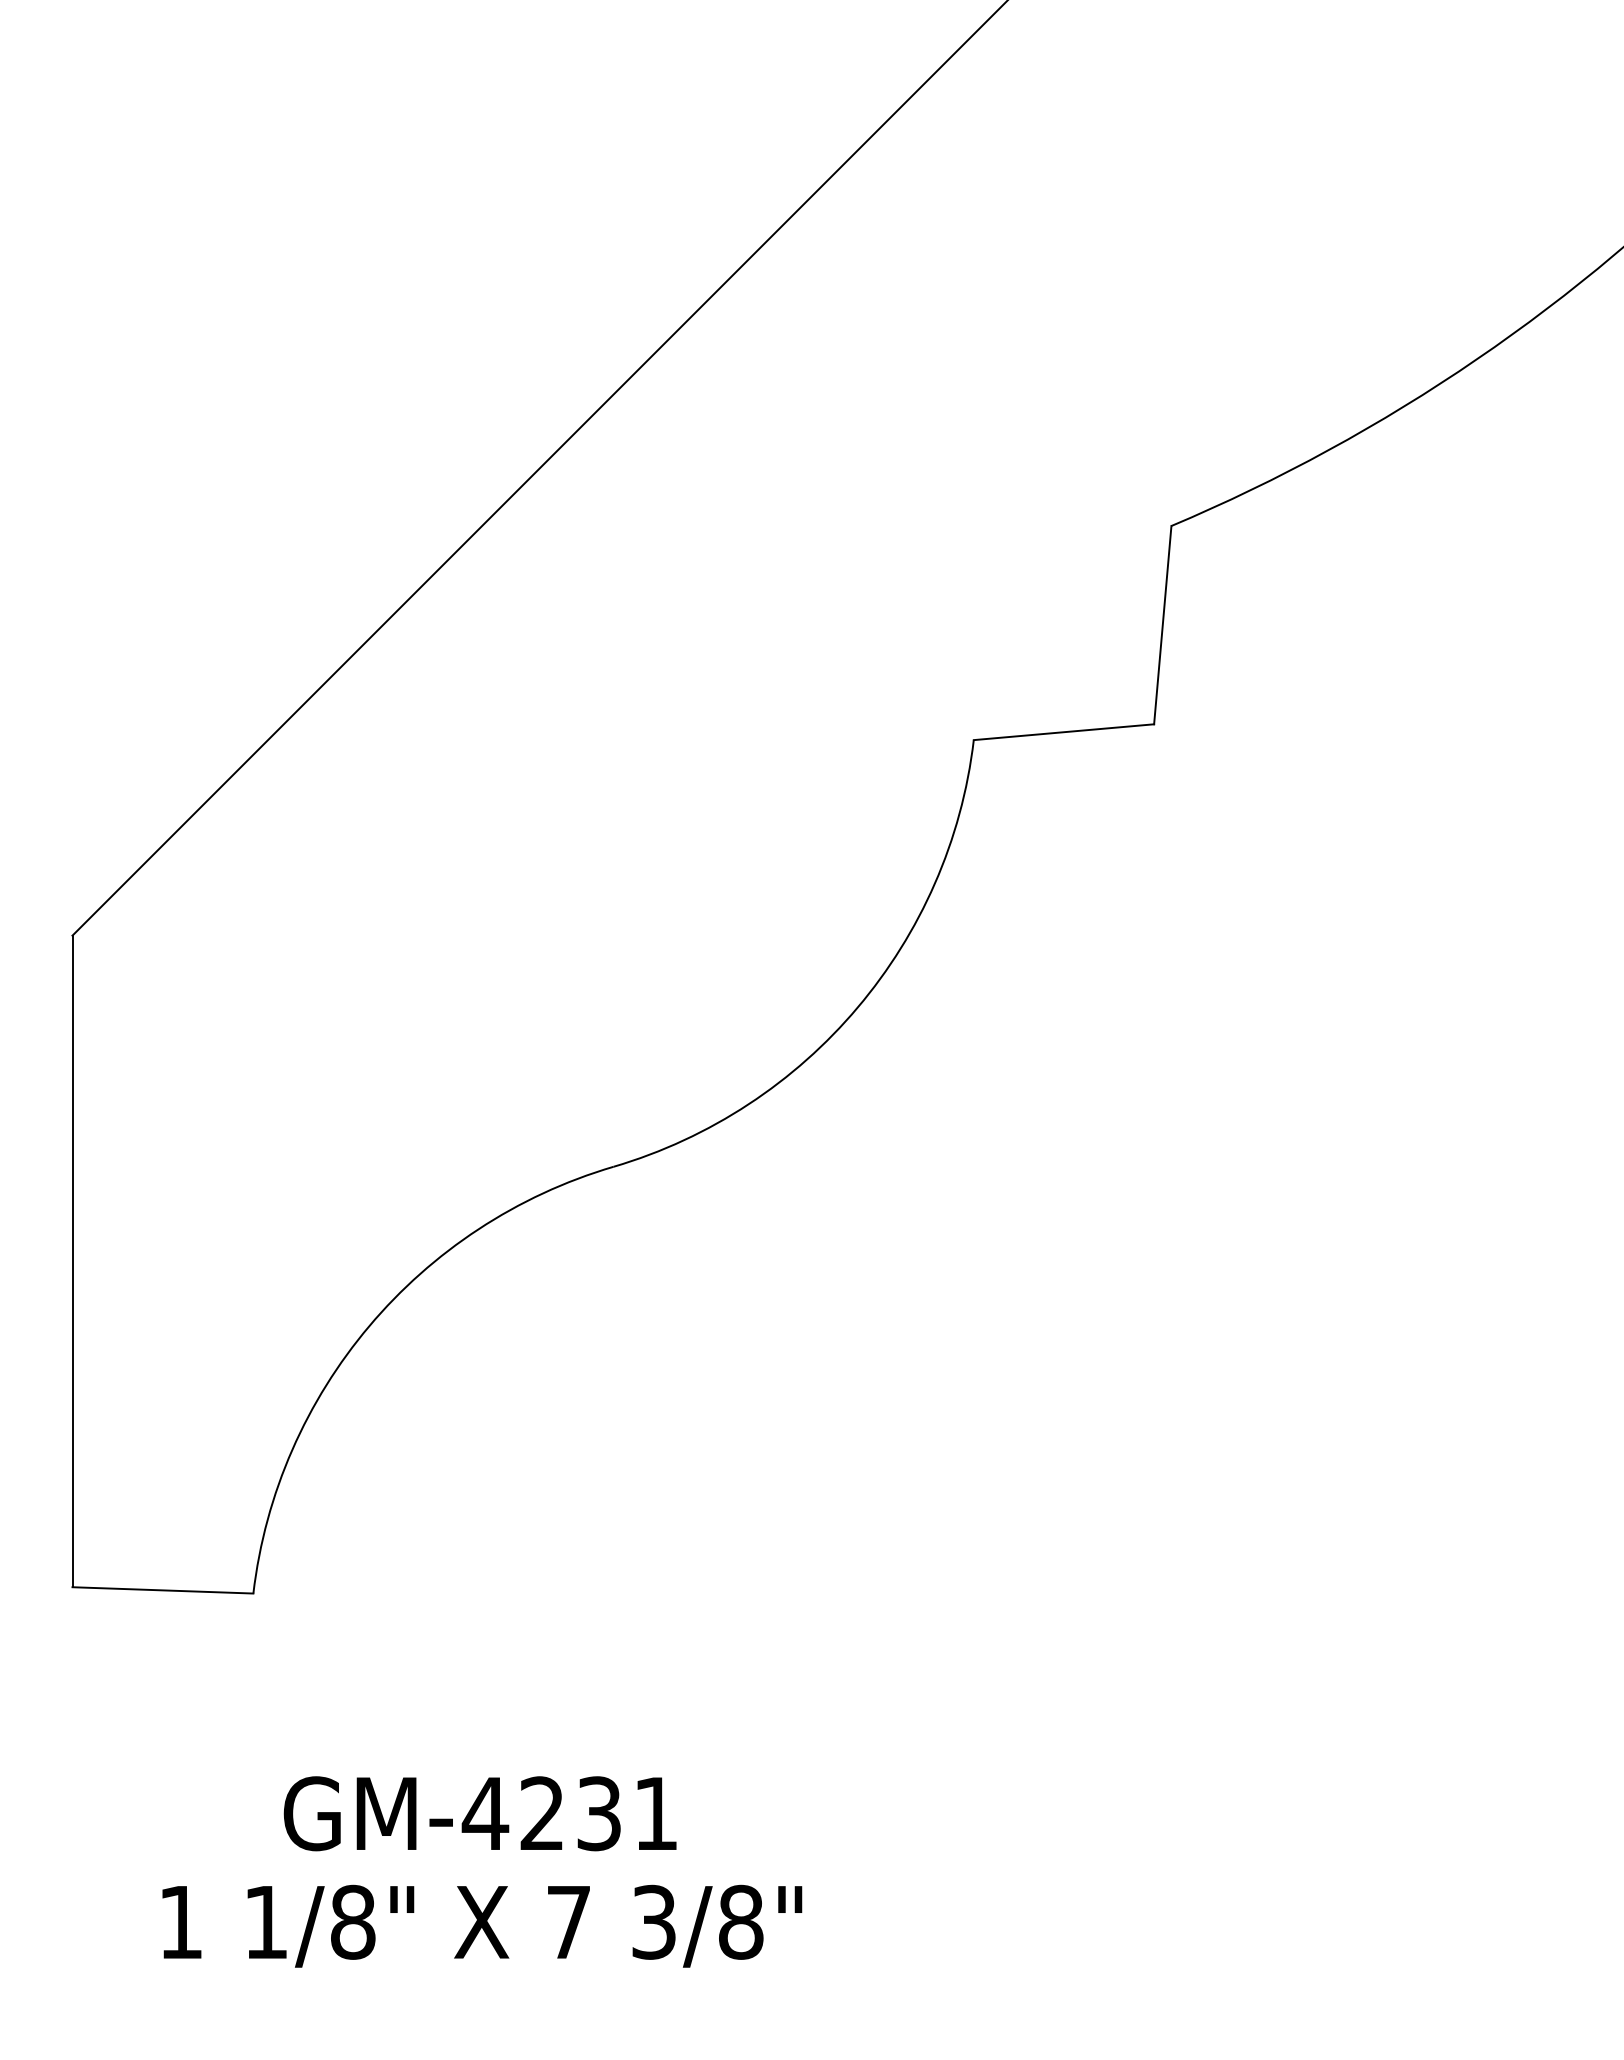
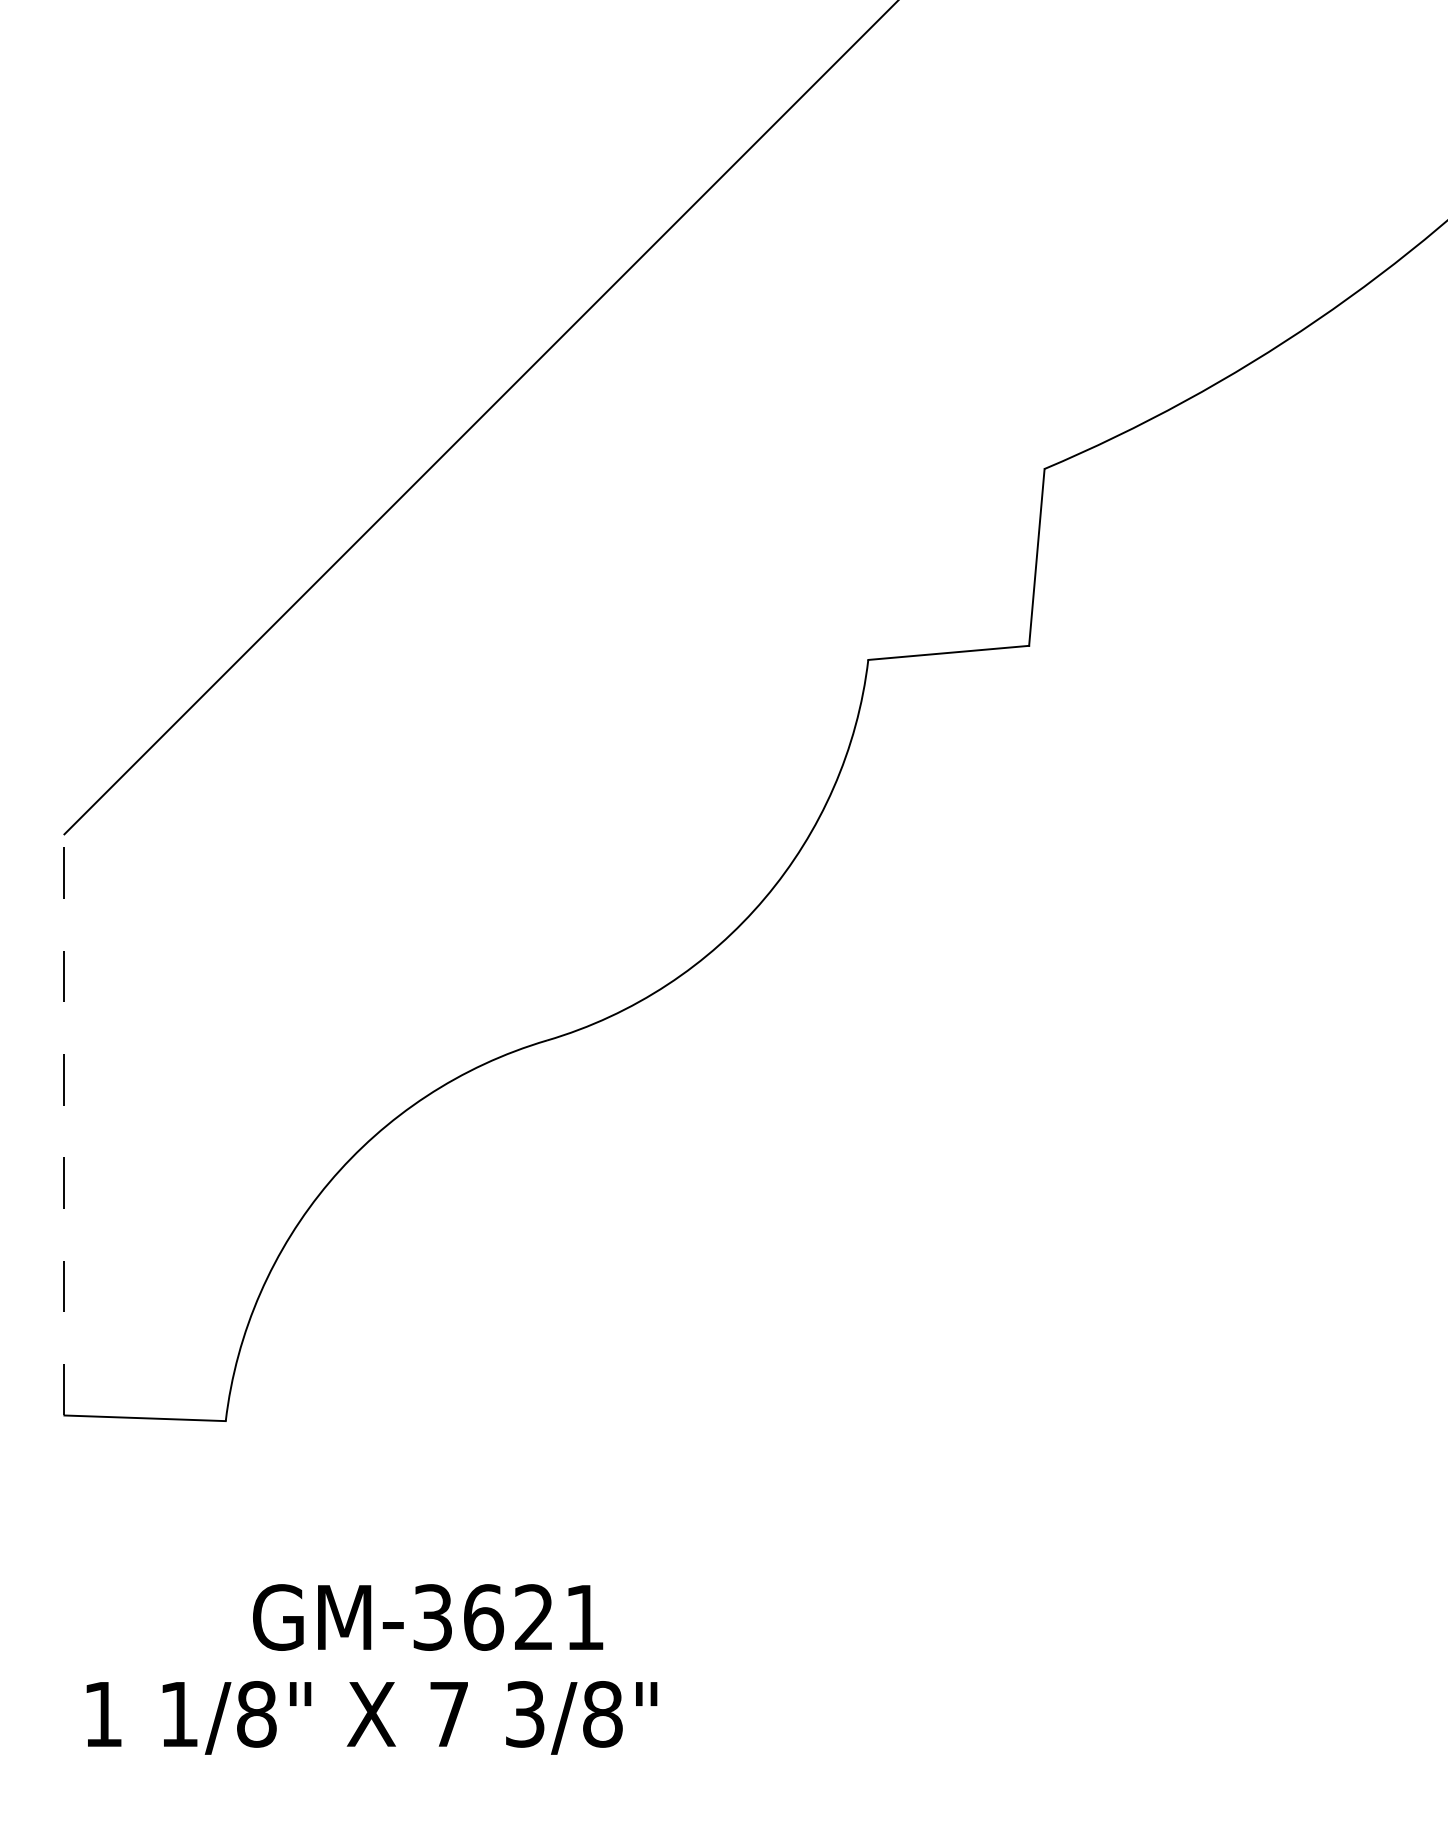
line: (72, 1261) -> (64, 1124), solid -> dashed
text: (540, 1813) -> (481, 1617), GM-4231 -> GM-3621
text: (482, 1925) -> (372, 1717), moved

